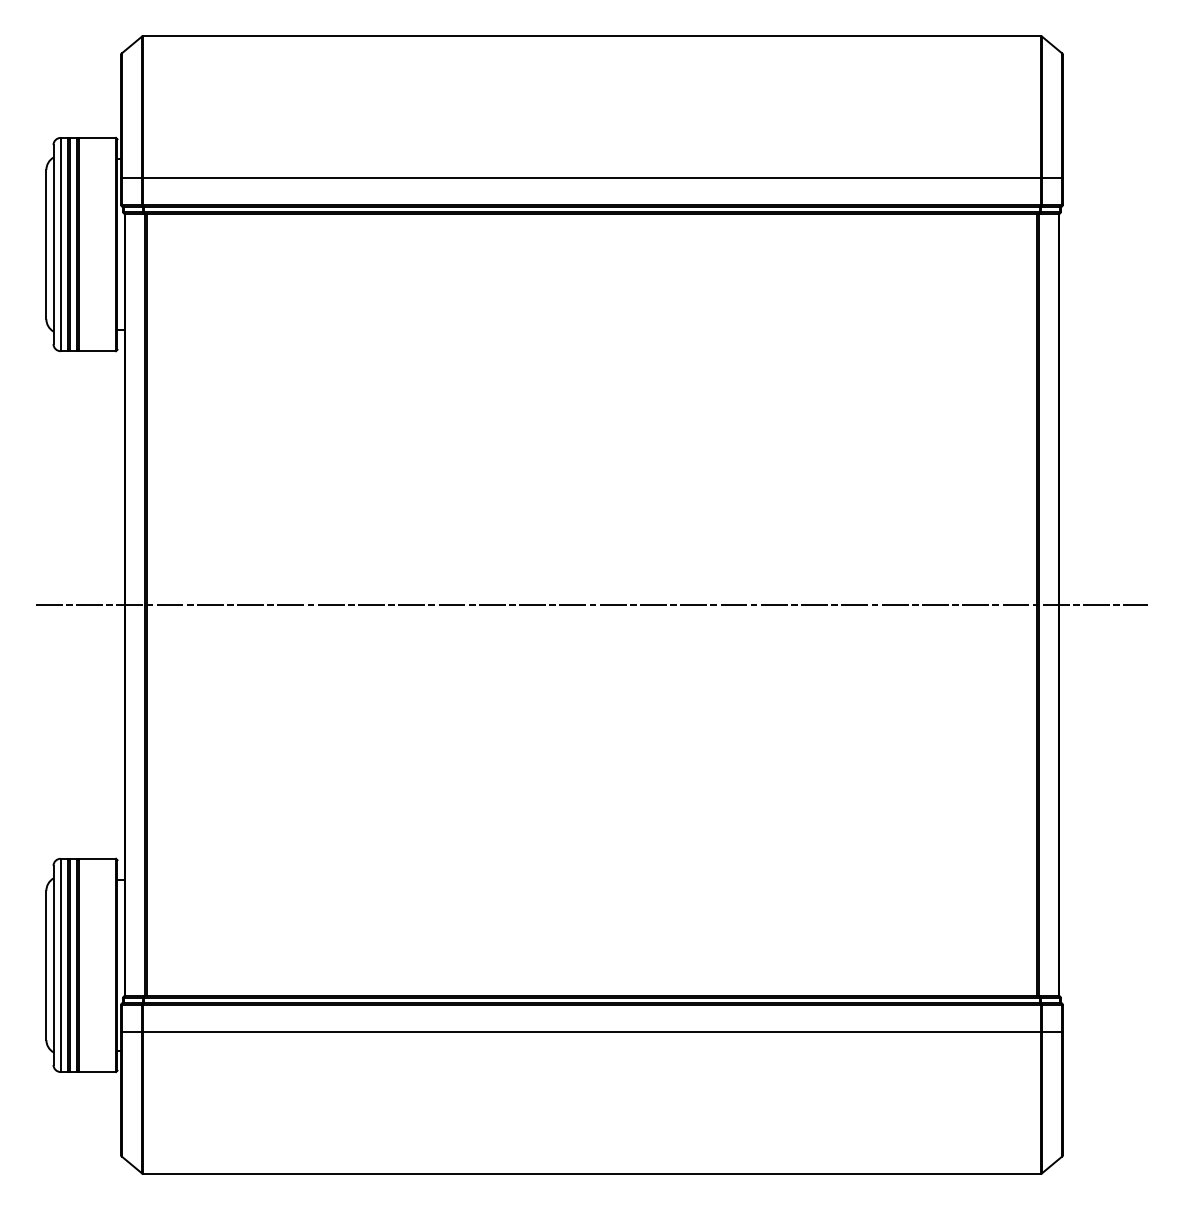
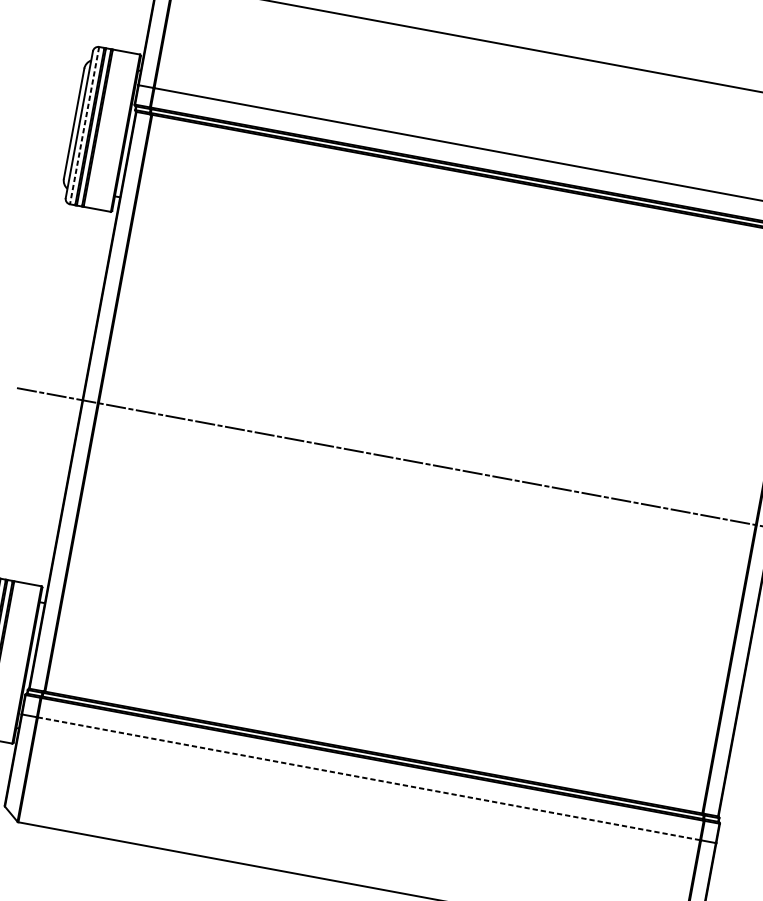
line: (60, 244) -> (84, 125), solid -> dashed
line: (592, 1031) -> (369, 778), solid -> dashed

